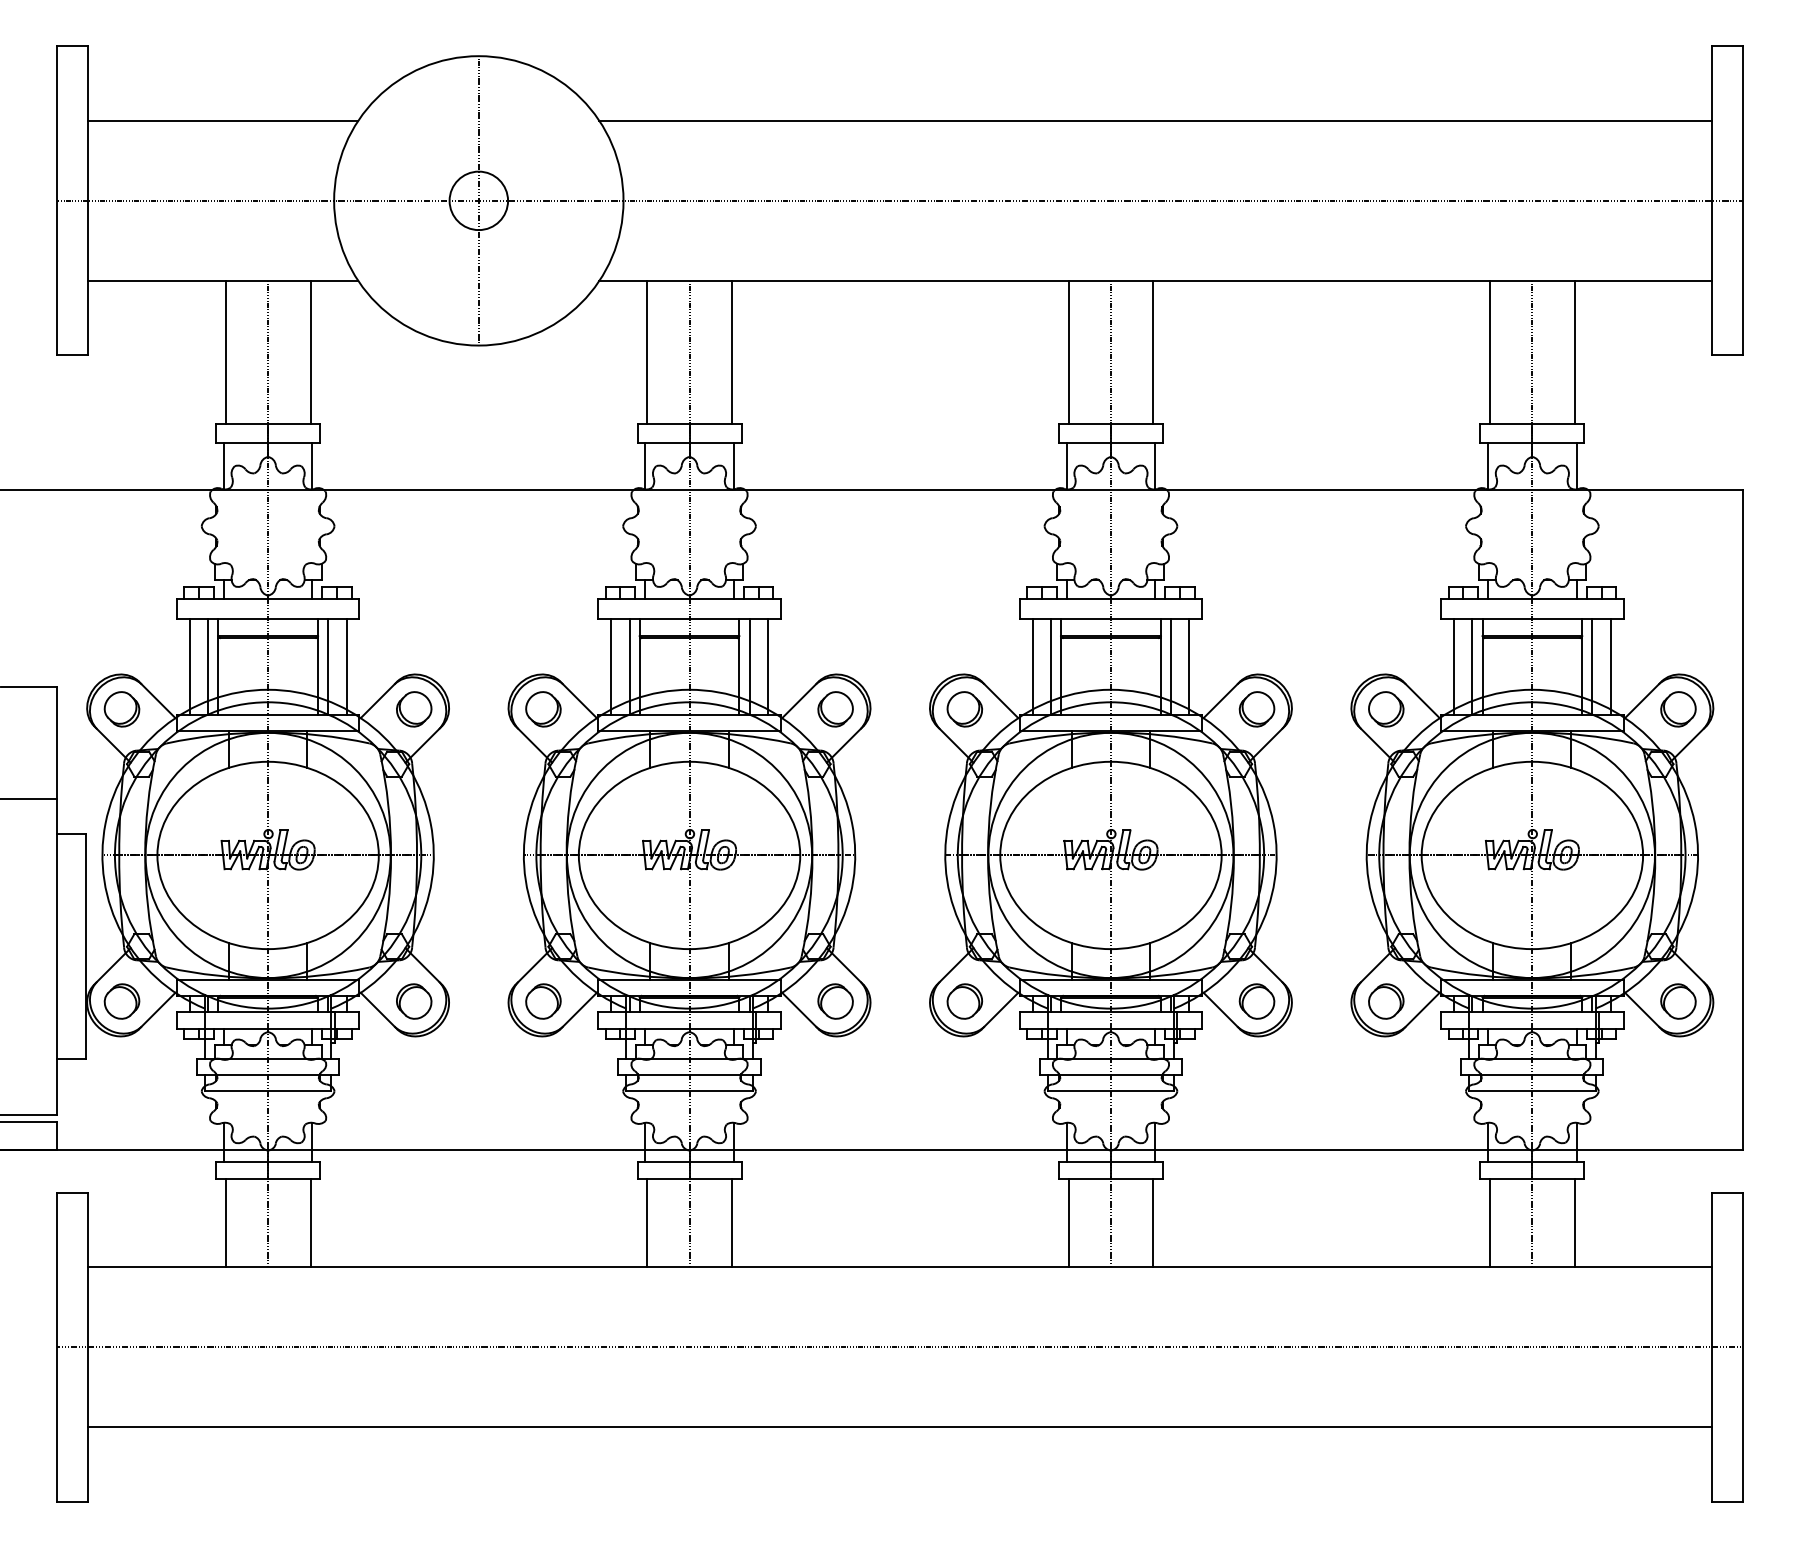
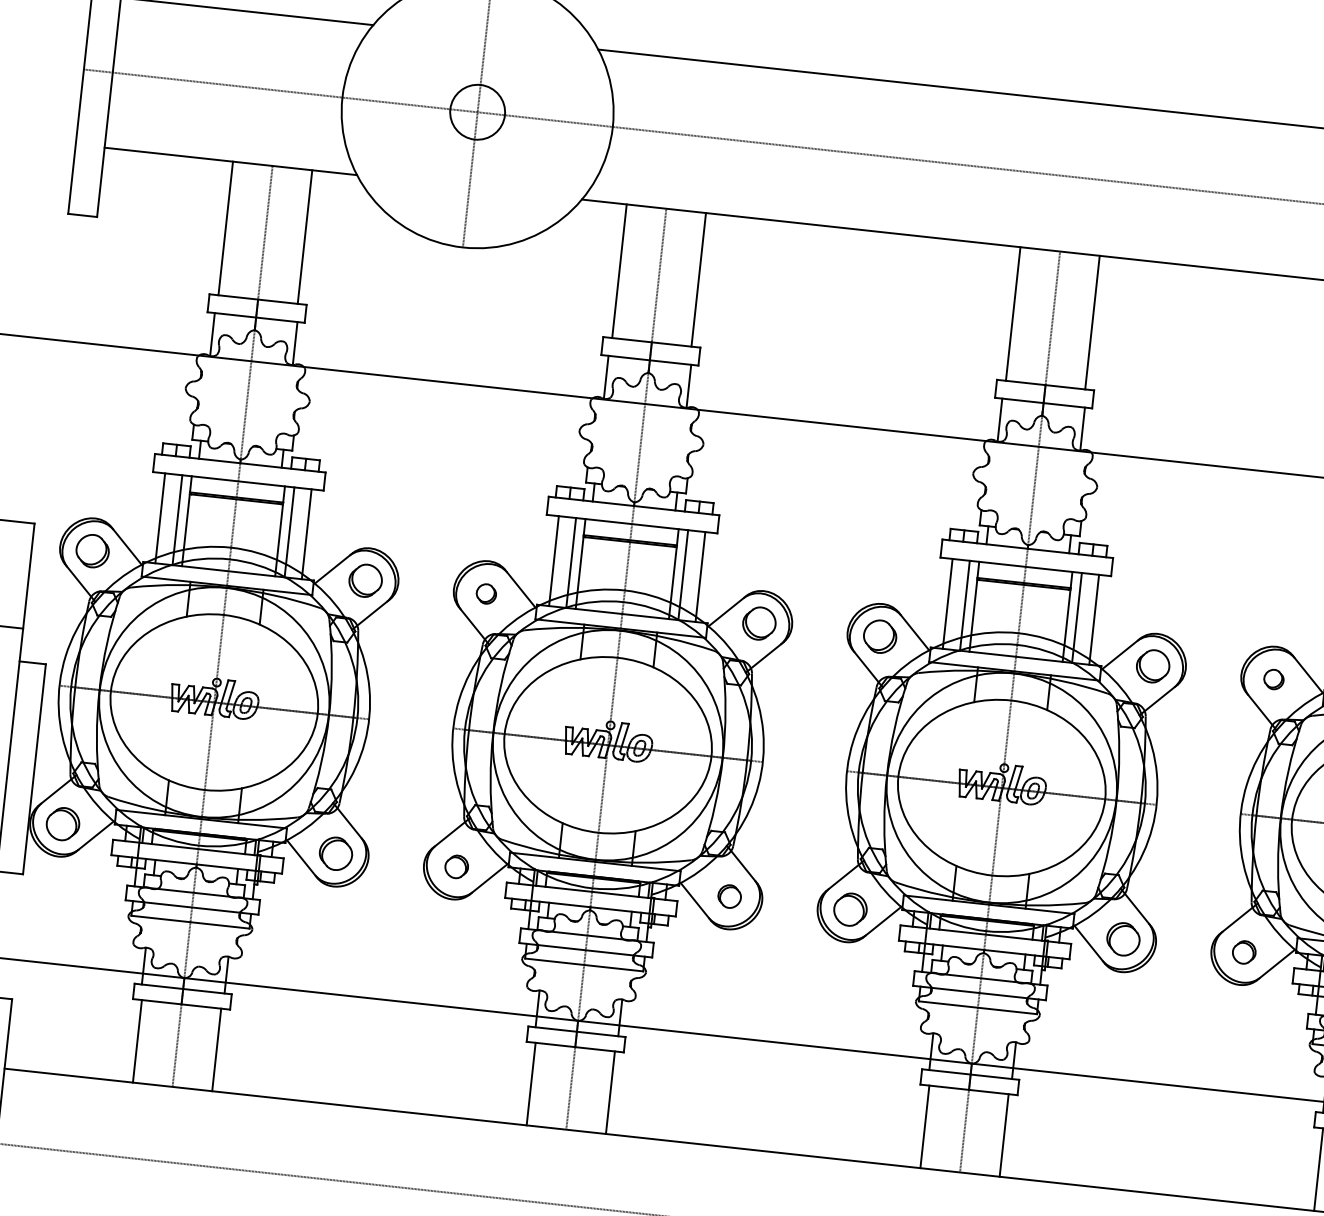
part: (543, 709) -> (486, 594), size x0.6
part: (1386, 709) -> (1274, 679), size x0.6
part: (543, 1001) -> (456, 866), size x0.7
part: (835, 1001) -> (729, 896), size x0.7
part: (1386, 1001) -> (1244, 952), size x0.7

